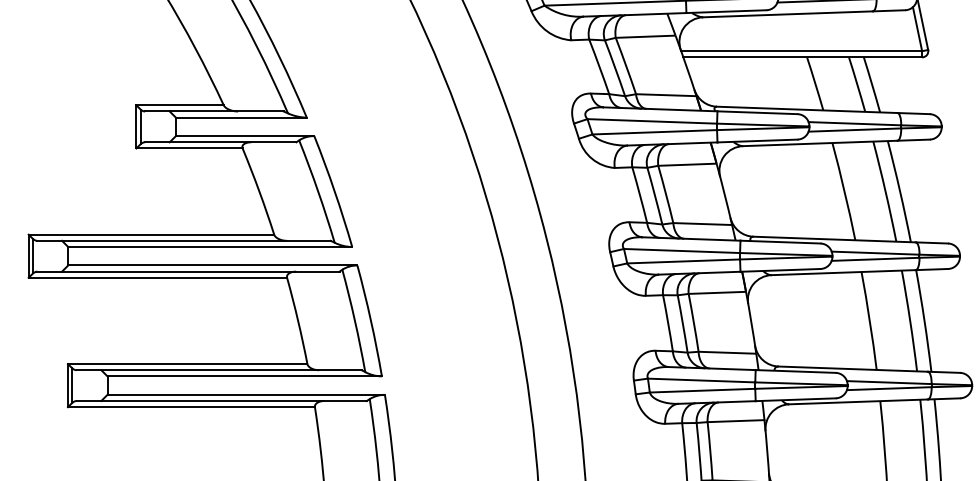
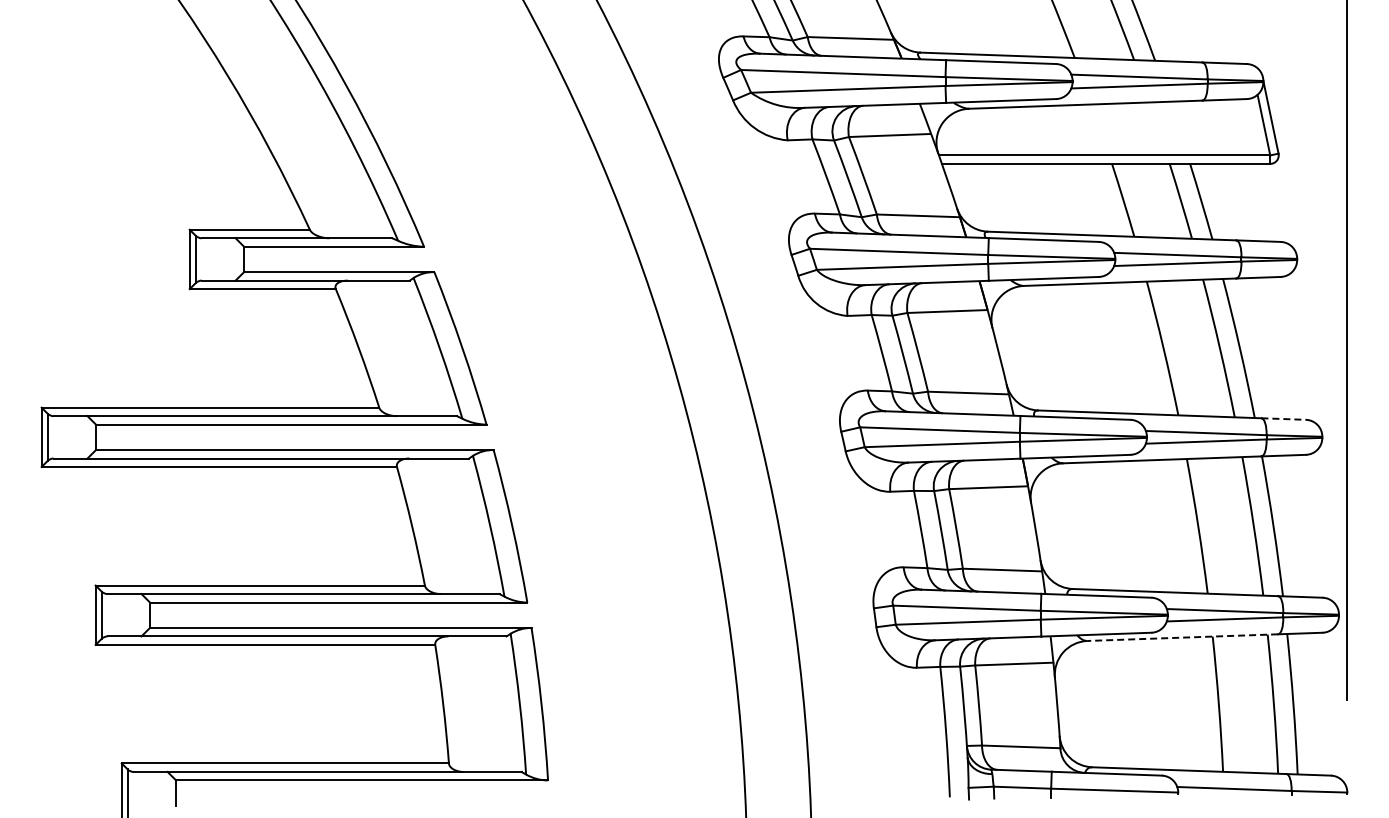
line: (932, 243) -> (1284, 419), solid -> dashed
line: (858, 401) -> (1182, 637), solid -> dashed

